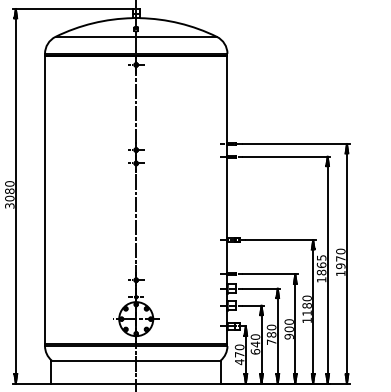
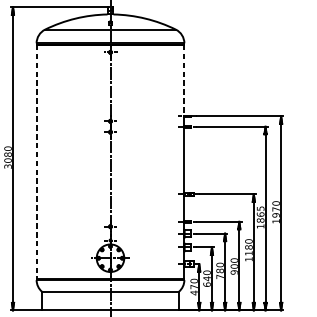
line: (227, 99) -> (184, 80), solid -> dashed
line: (45, 200) -> (37, 162), solid -> dashed

